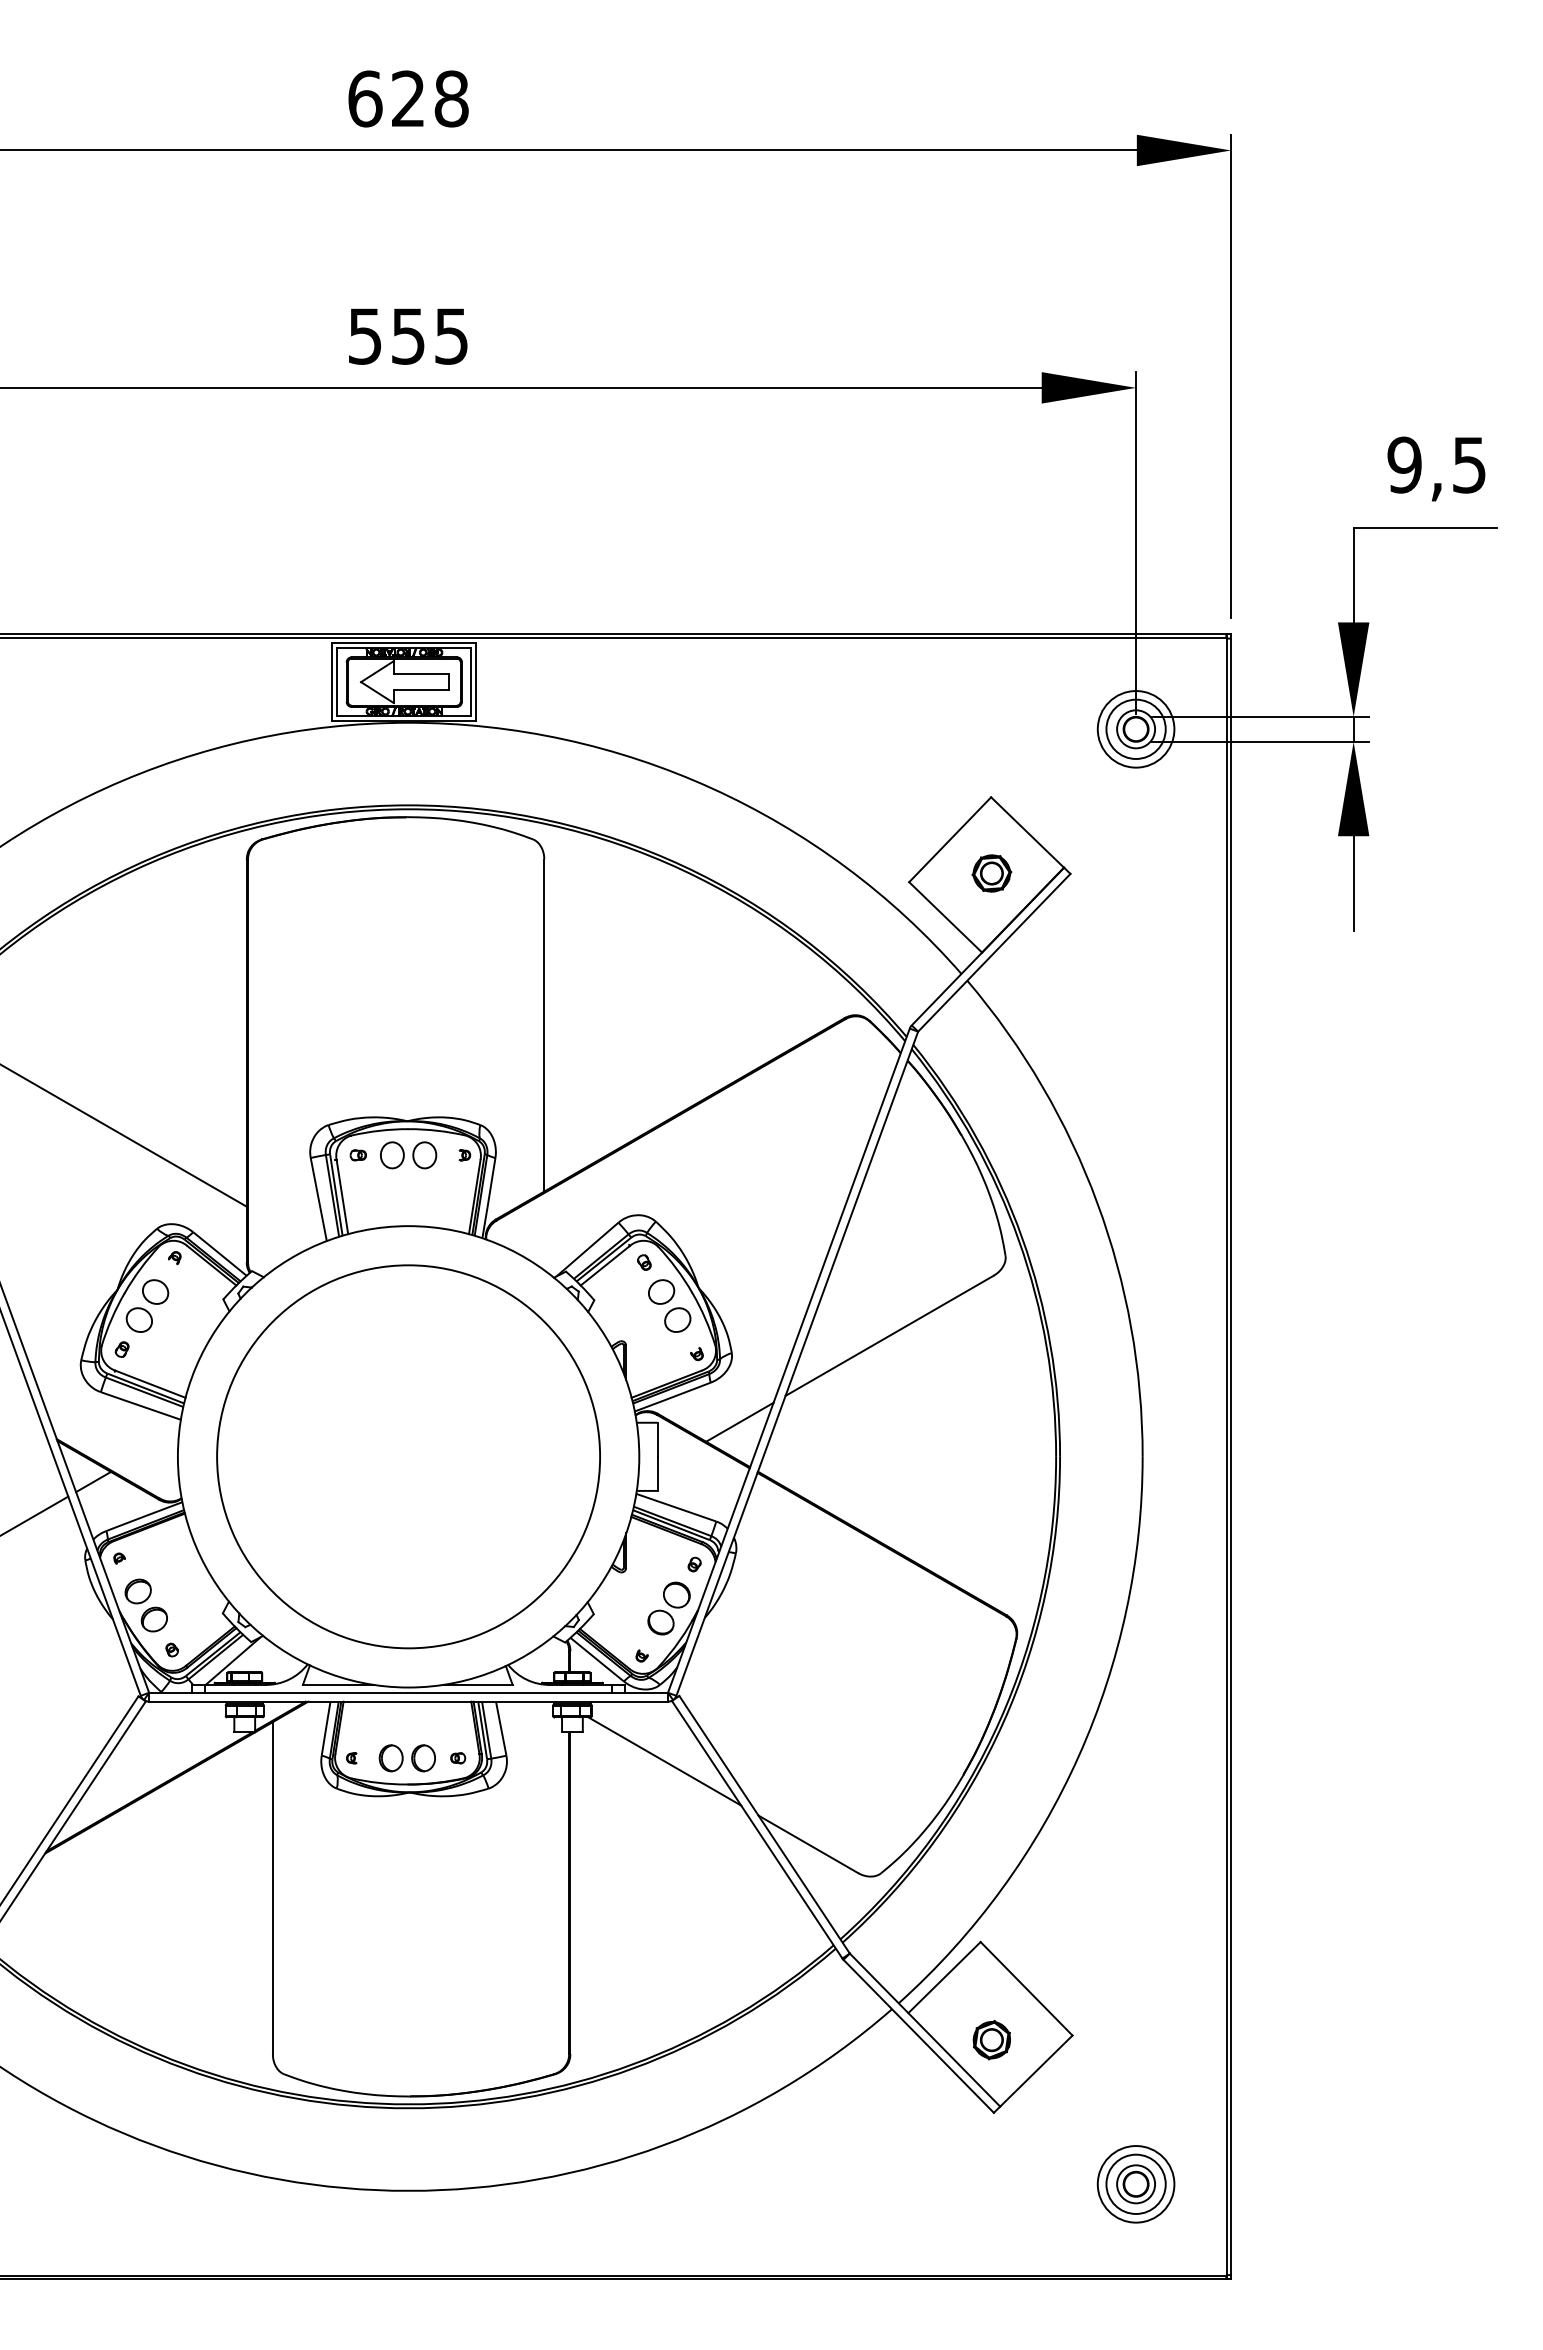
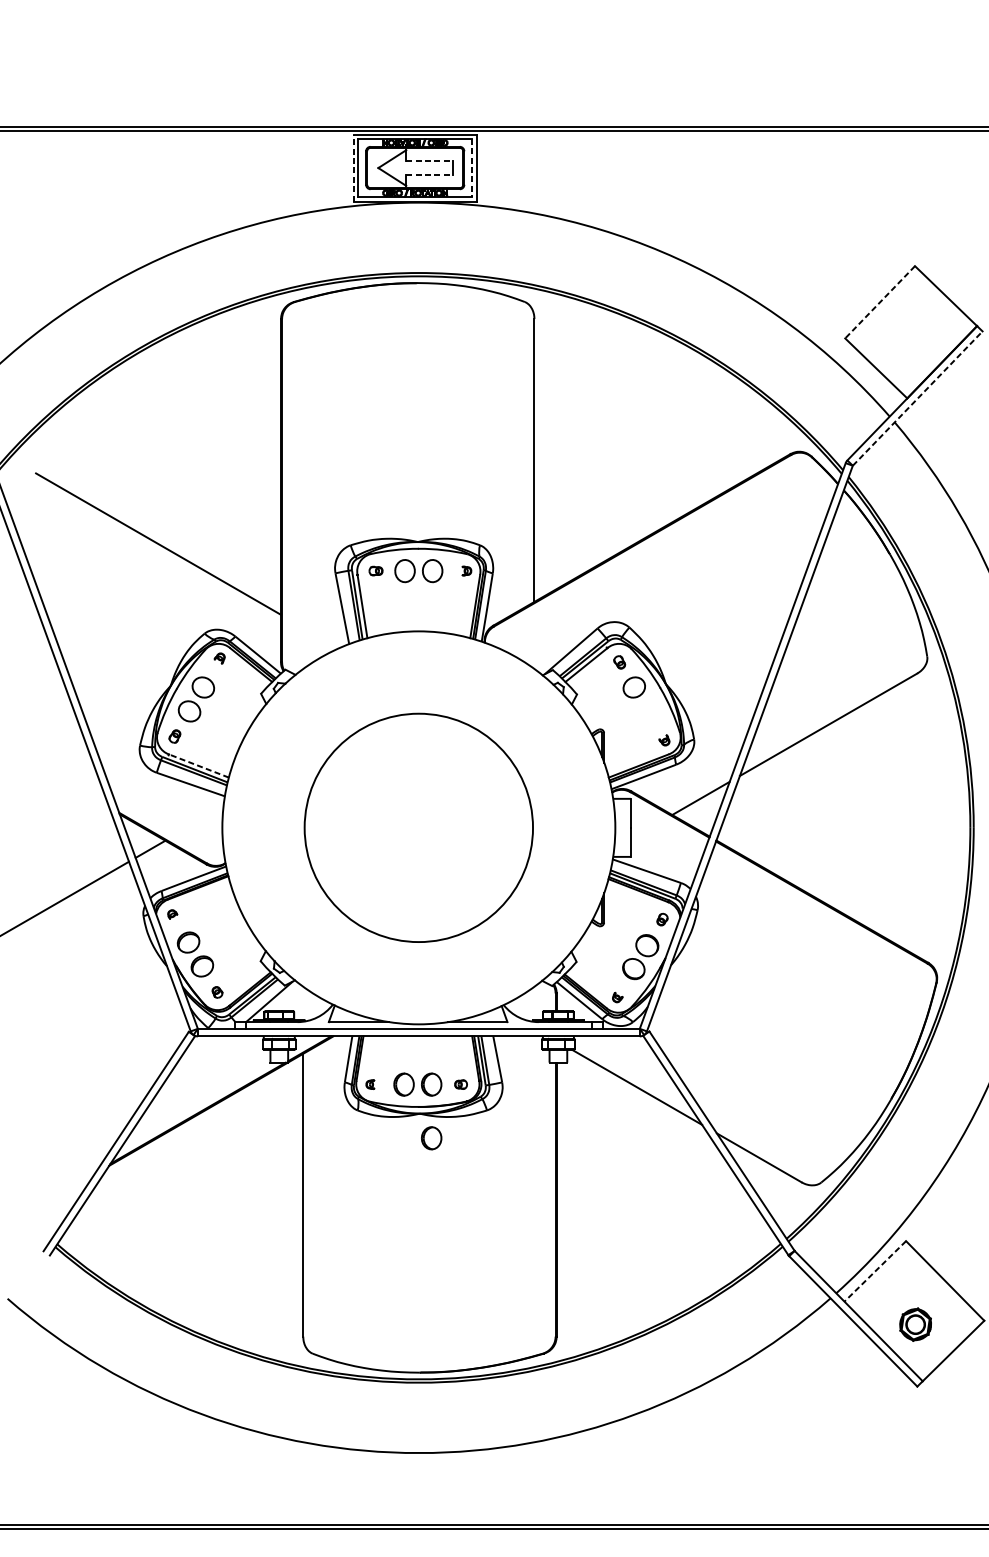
line: (421, 674) -> (429, 161), solid -> dashed
line: (332, 681) -> (354, 167), solid -> dashed
line: (471, 682) -> (472, 168), solid -> dashed
line: (421, 689) -> (429, 174), solid -> dashed
line: (950, 839) -> (880, 302), solid -> dashed
part: (991, 873) -> (915, 331), removed
line: (994, 952) -> (917, 398), solid -> dashed
part: (677, 1319) -> (647, 710), removed
line: (150, 1384) -> (199, 766), solid -> dashed
circle: (408, 1456) -> (418, 827), size x0.7
part: (423, 1821) -> (431, 1138), added
line: (944, 1977) -> (875, 1271), solid -> dashed

